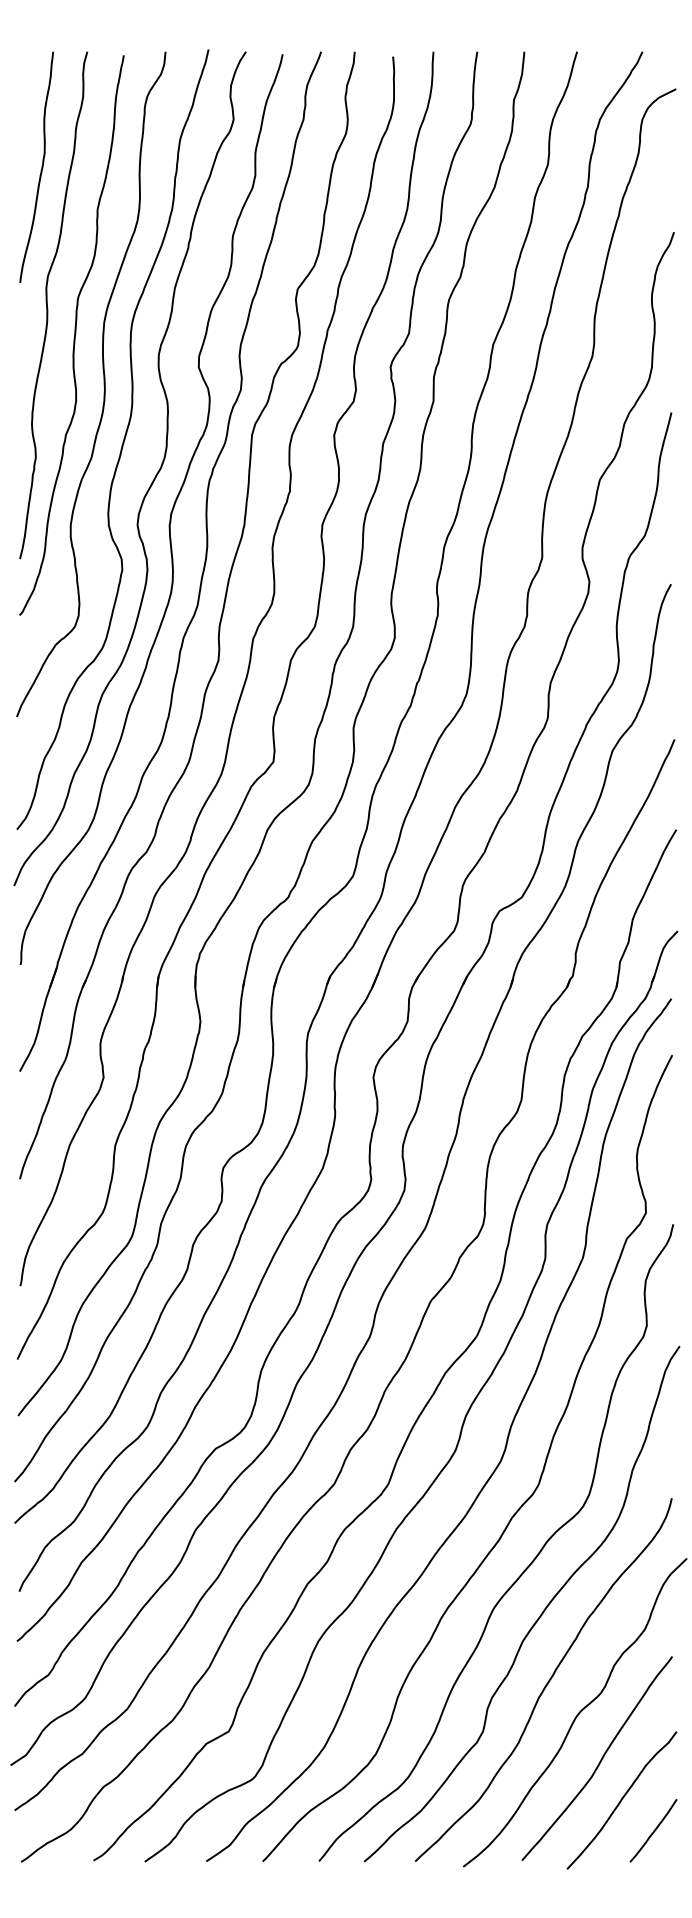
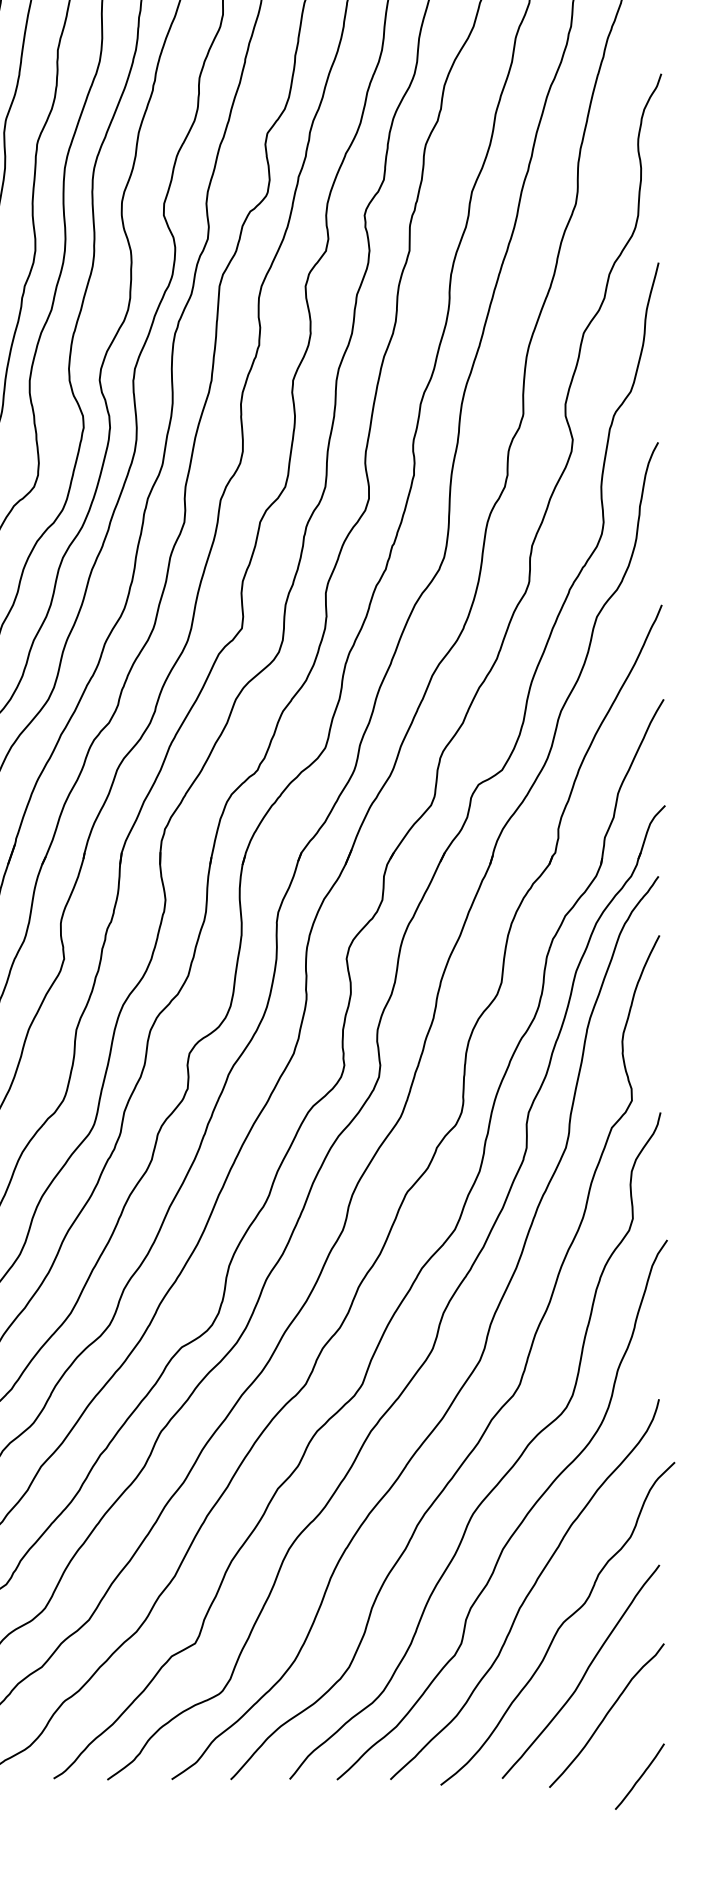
line: (653, 1830) -> (639, 1776), moved

